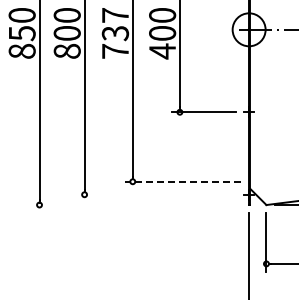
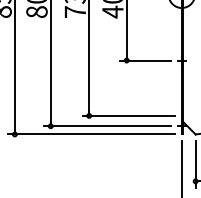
line: (182, 181) -> (128, 115), dashed -> solid
line: (155, 194) -> (107, 126), added
line: (135, 205) -> (91, 134), added

